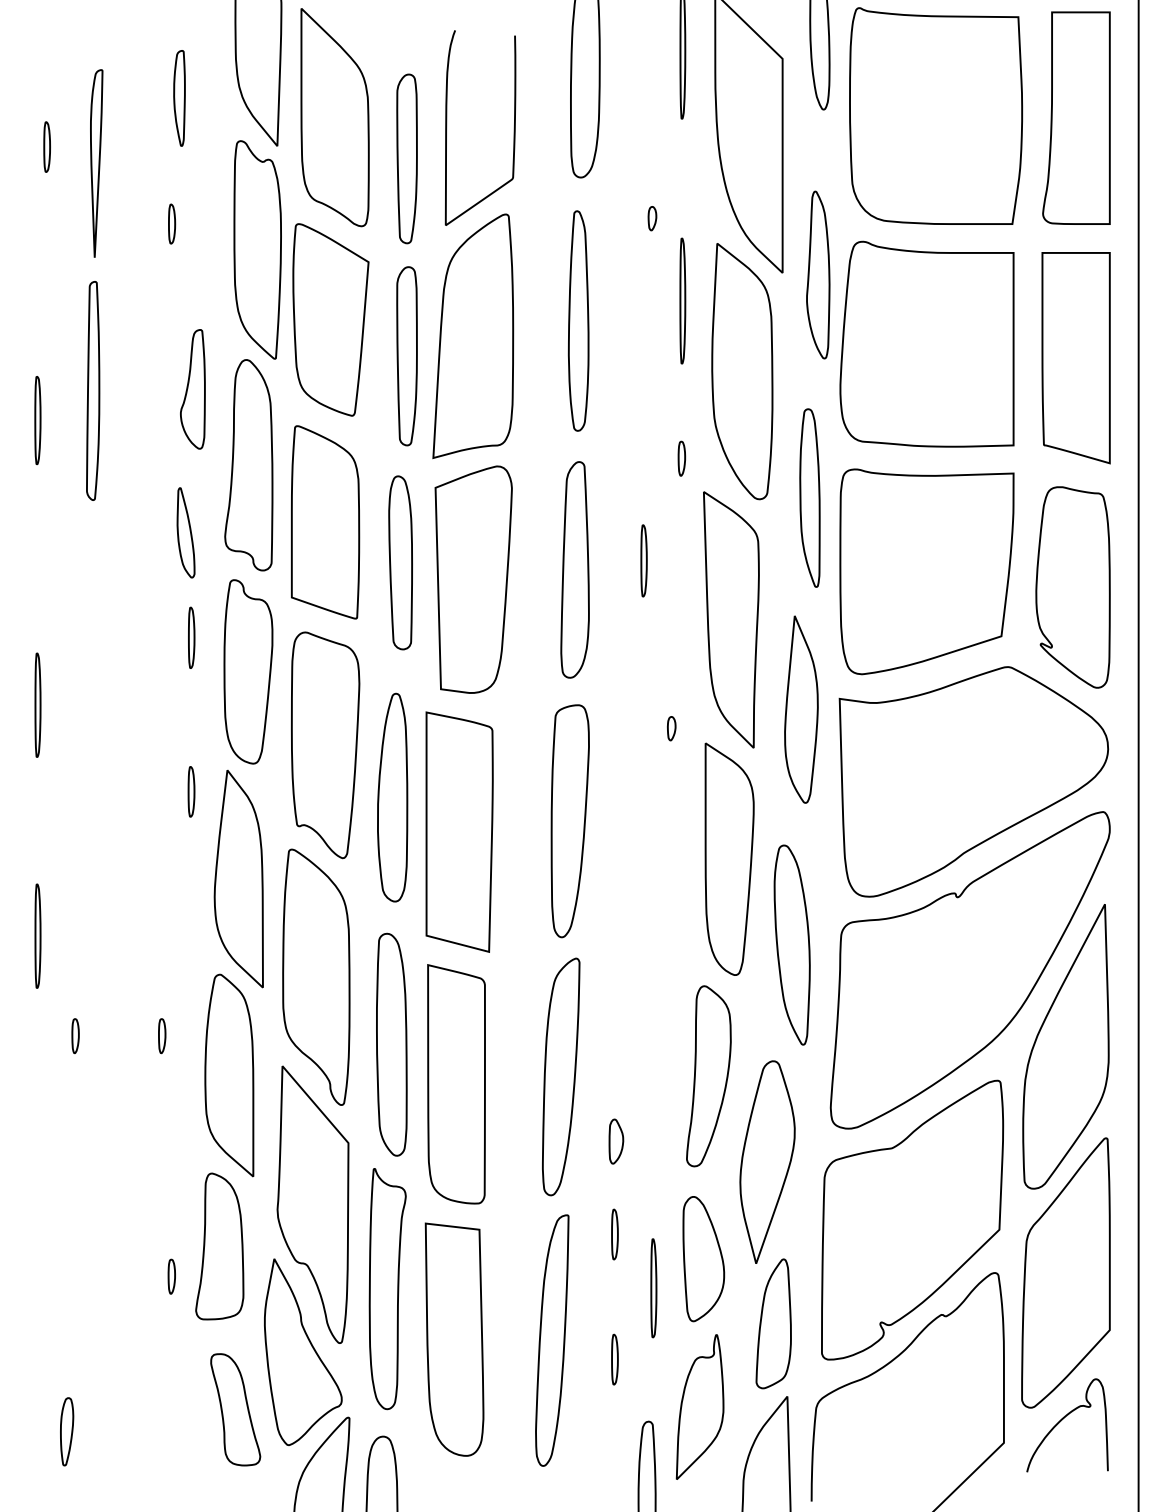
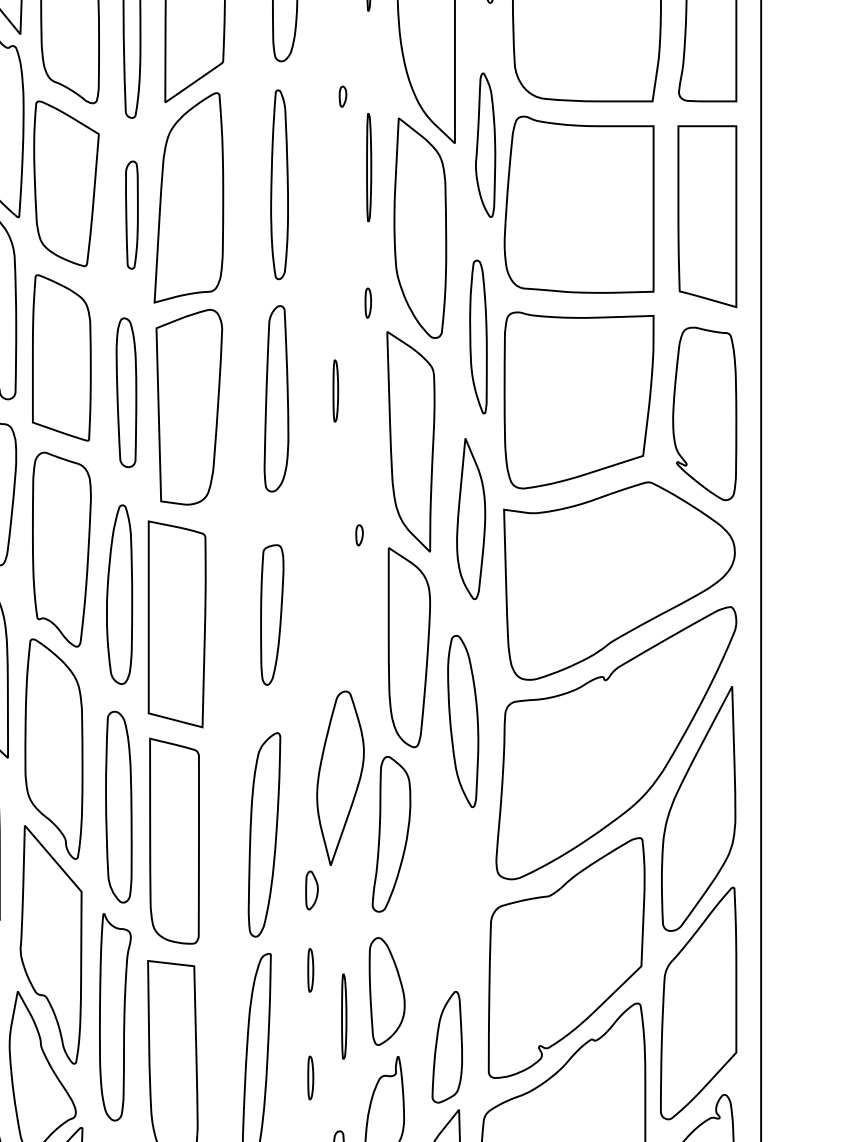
part: (406, 356) -> (131, 215), size x0.7
part: (569, 821) -> (271, 615), size x0.7
part: (767, 1161) -> (340, 777), moved

